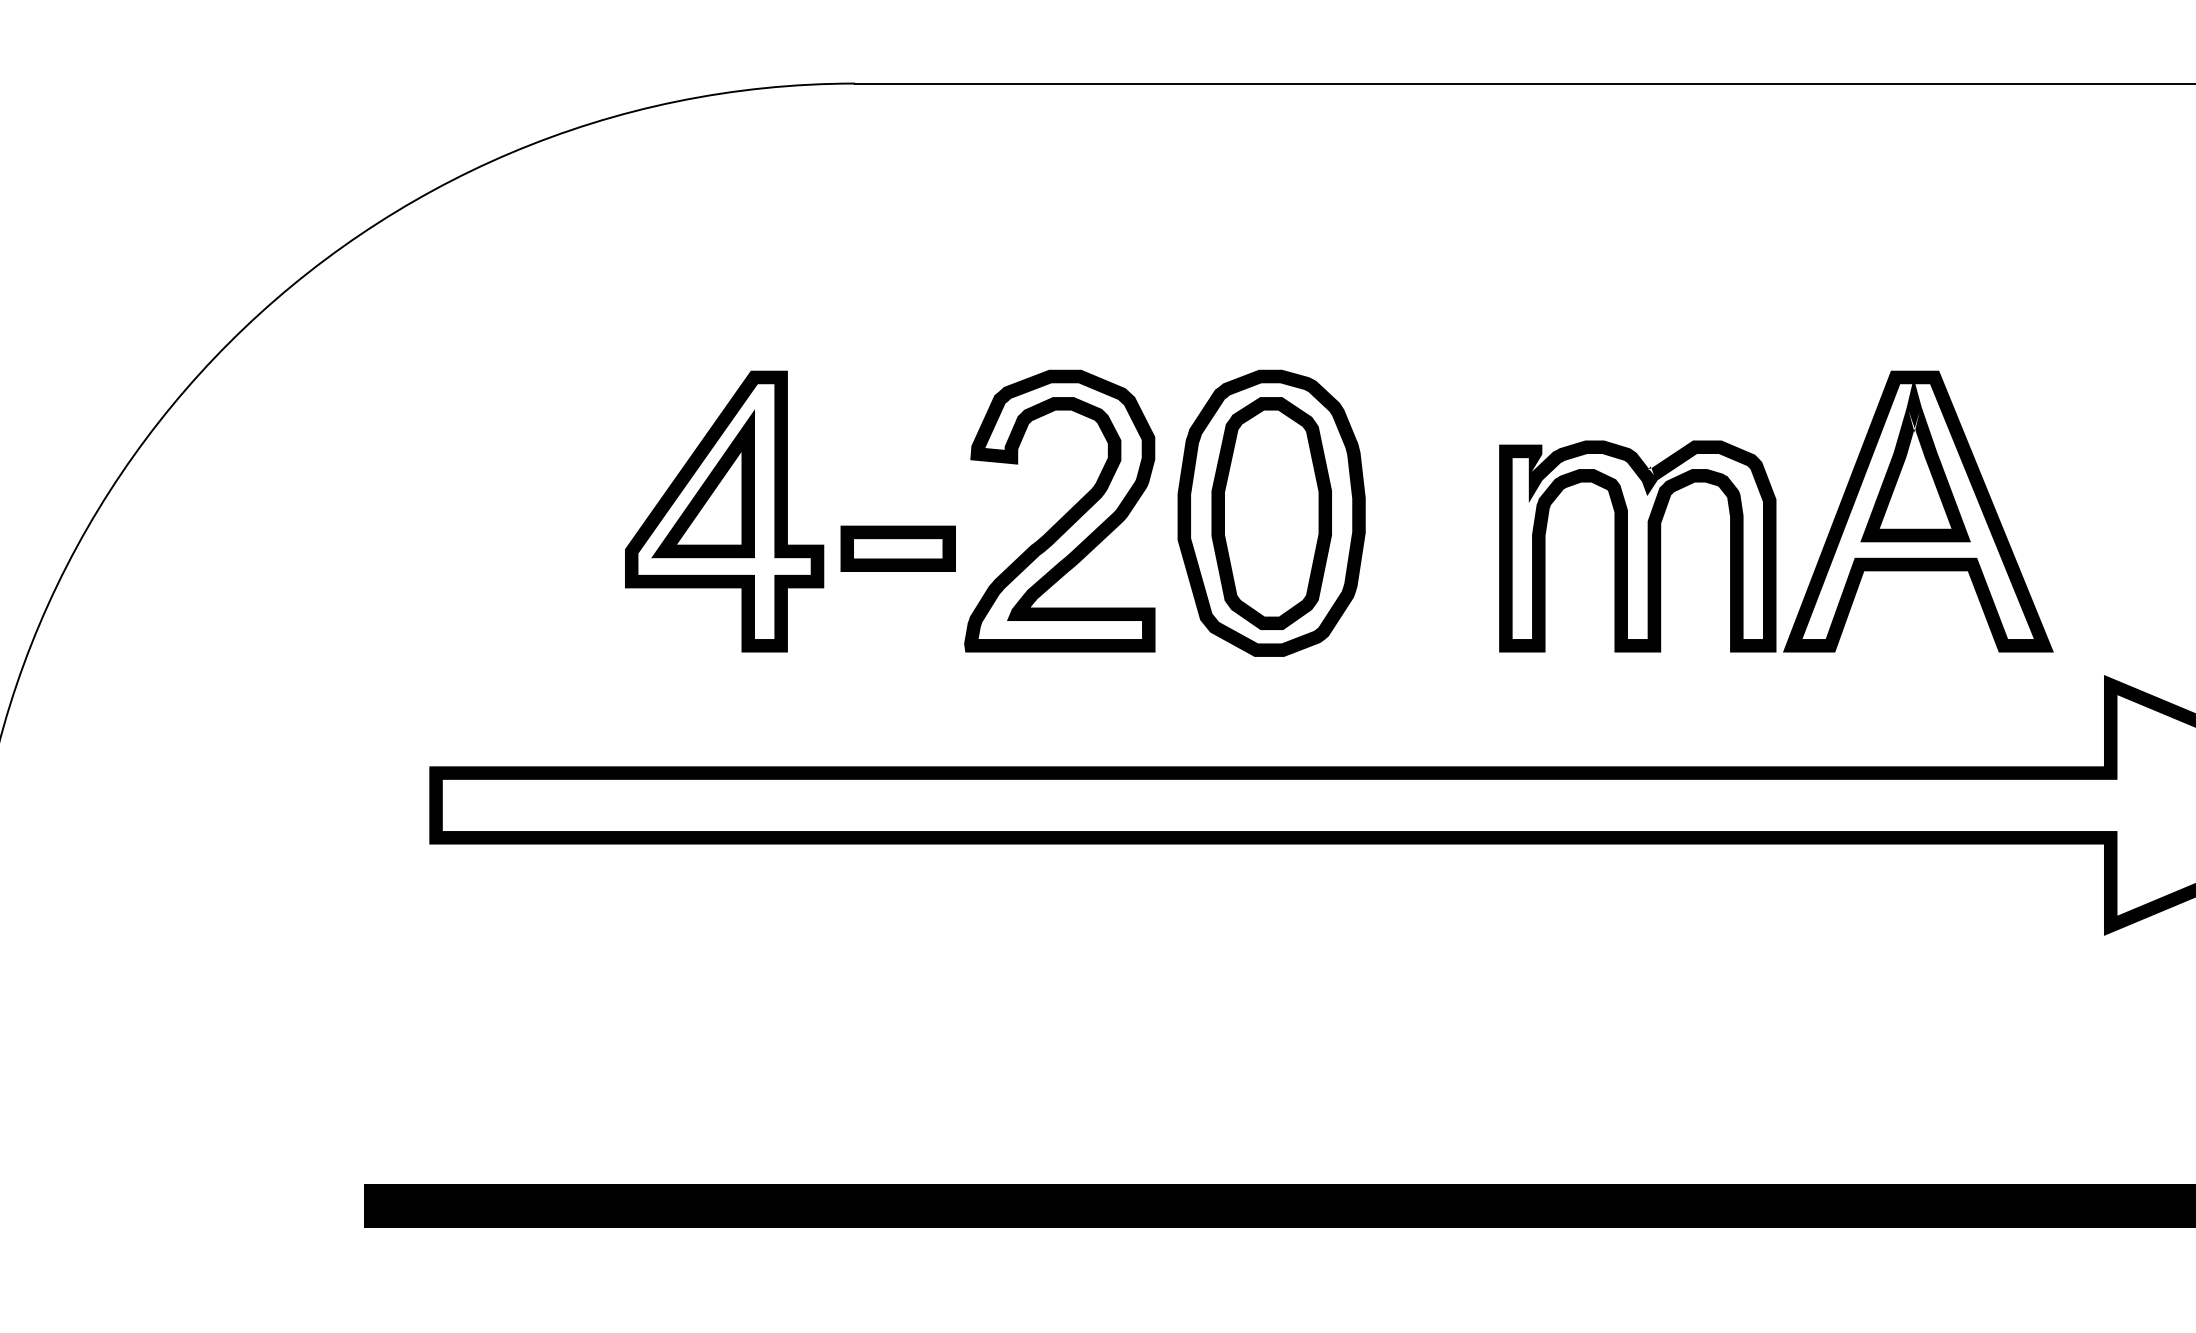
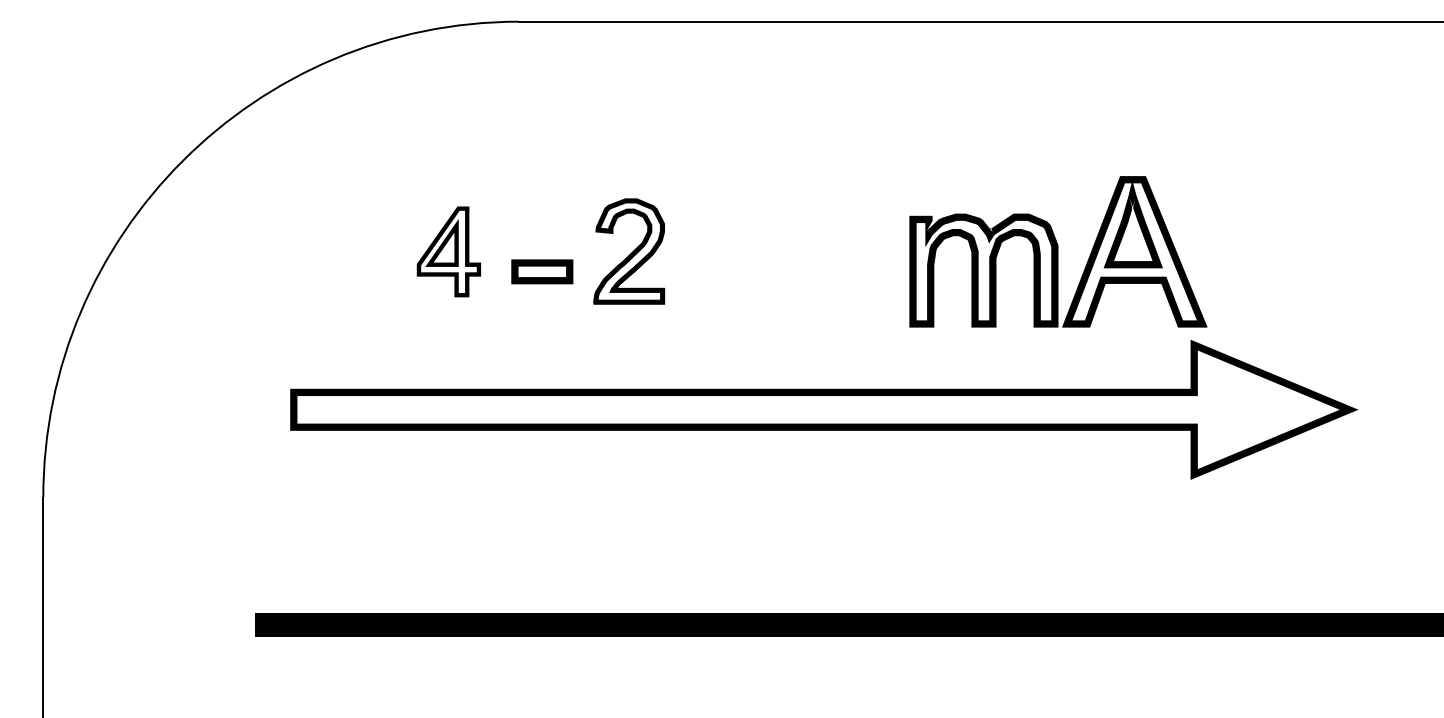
part: (723, 510) -> (448, 251), size x0.6
part: (1058, 510) -> (628, 251), size x0.7
part: (1776, 510) -> (1058, 251), moved
part: (1270, 512) -> (742, 252), removed

